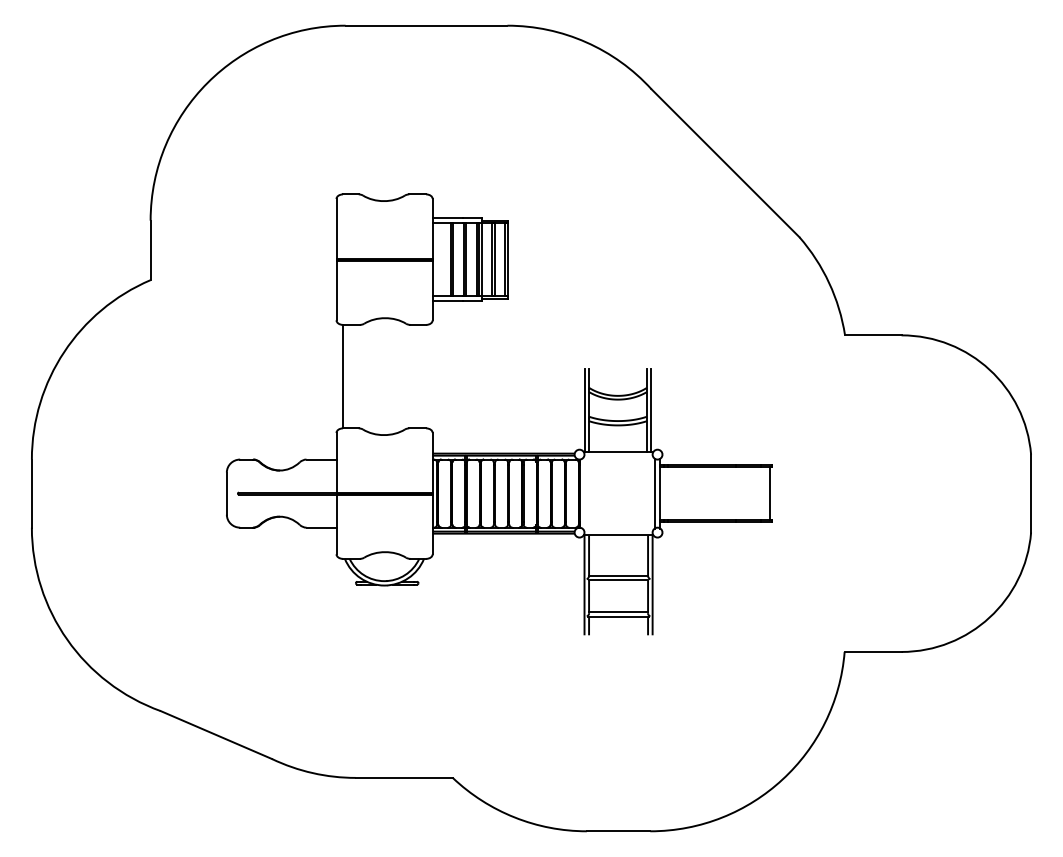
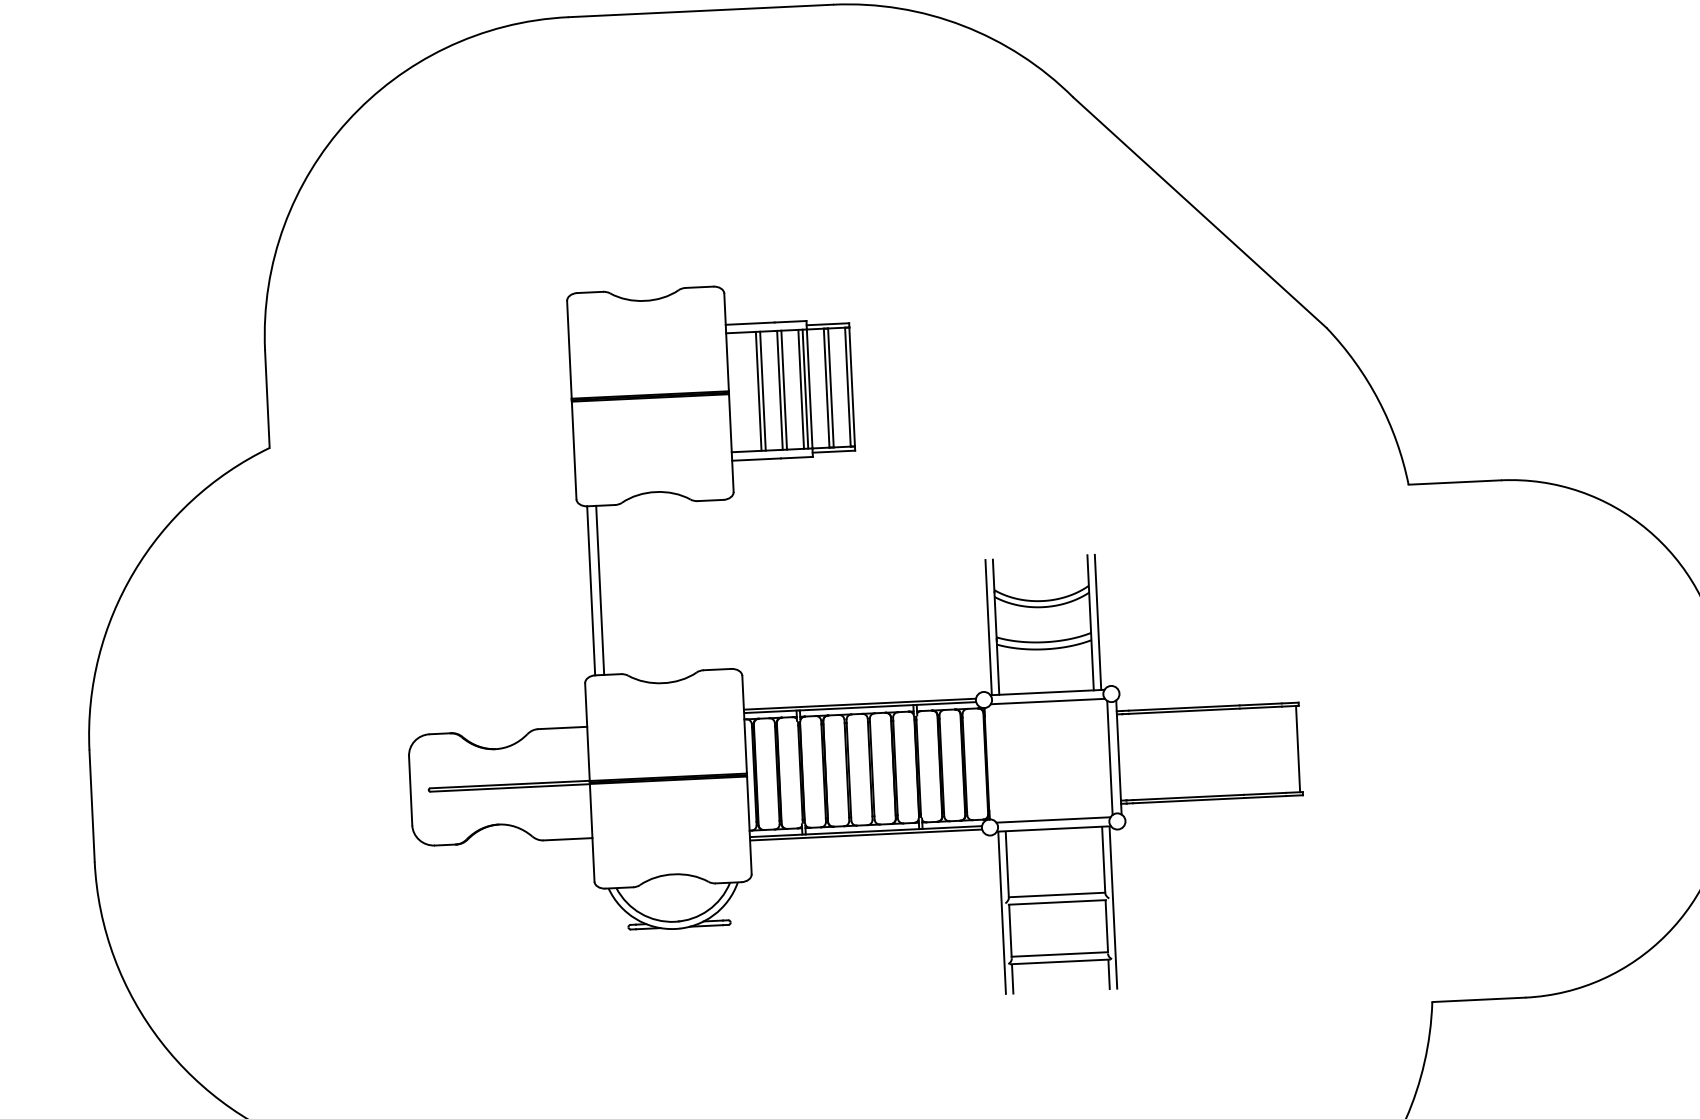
line: (348, 376) -> (600, 590), added
line: (618, 457) -> (1047, 701), added
line: (618, 529) -> (1053, 819), added

